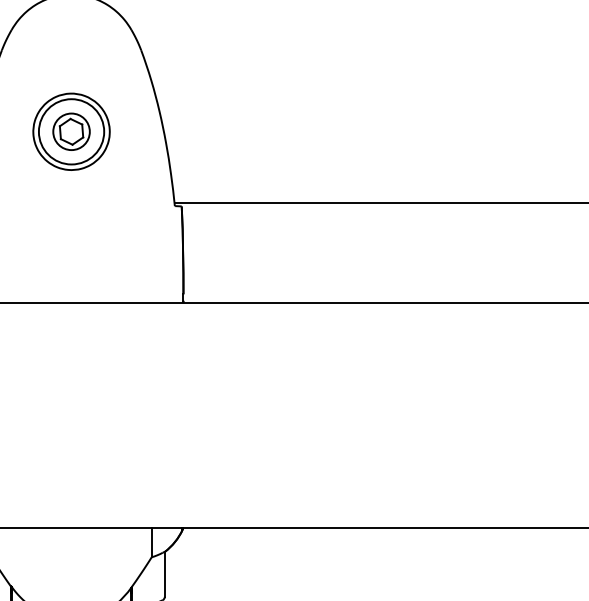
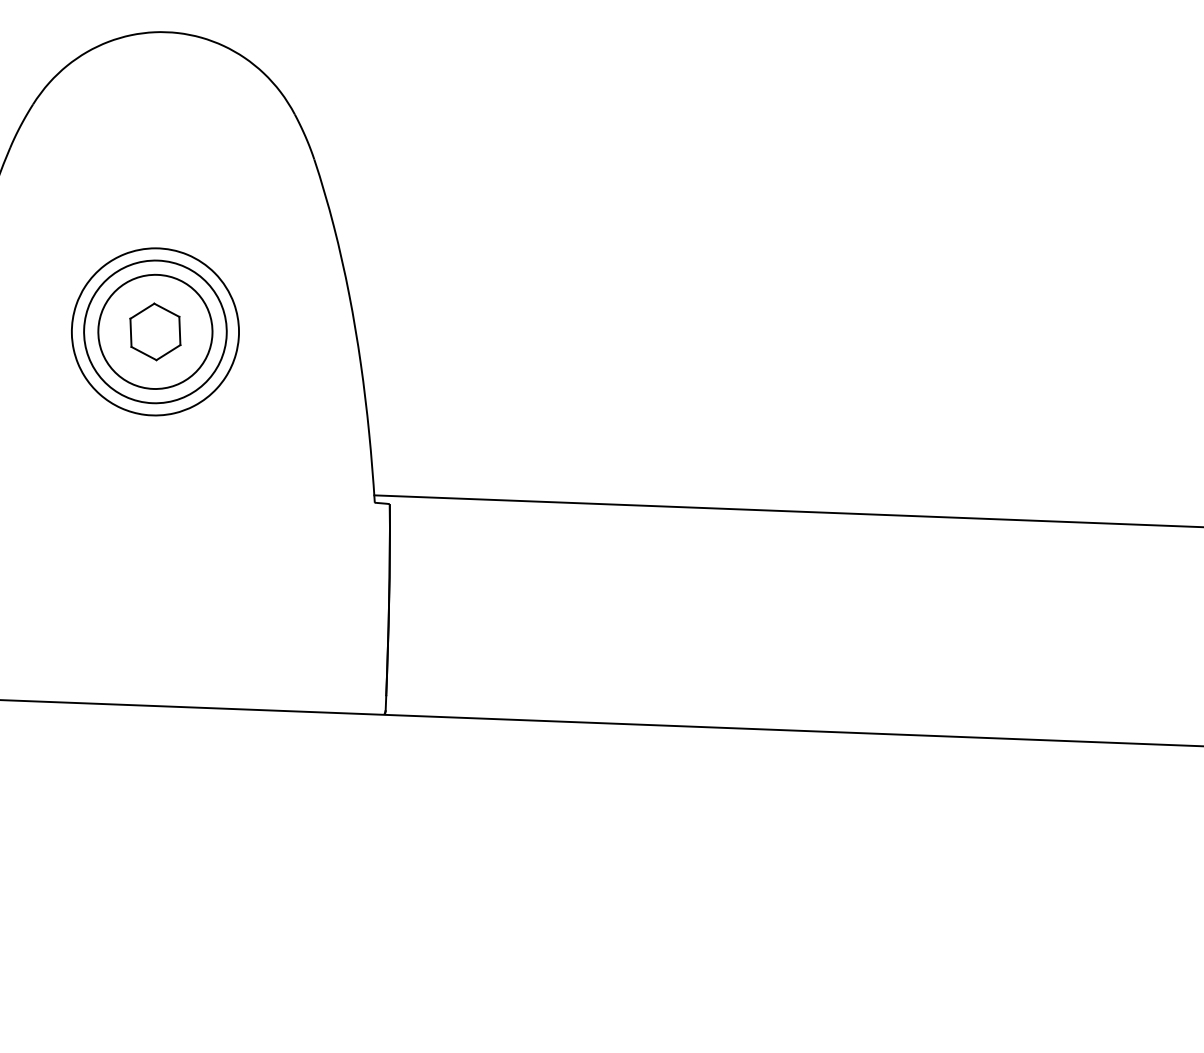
circle: (71, 131) -> (155, 331), size x1.43

